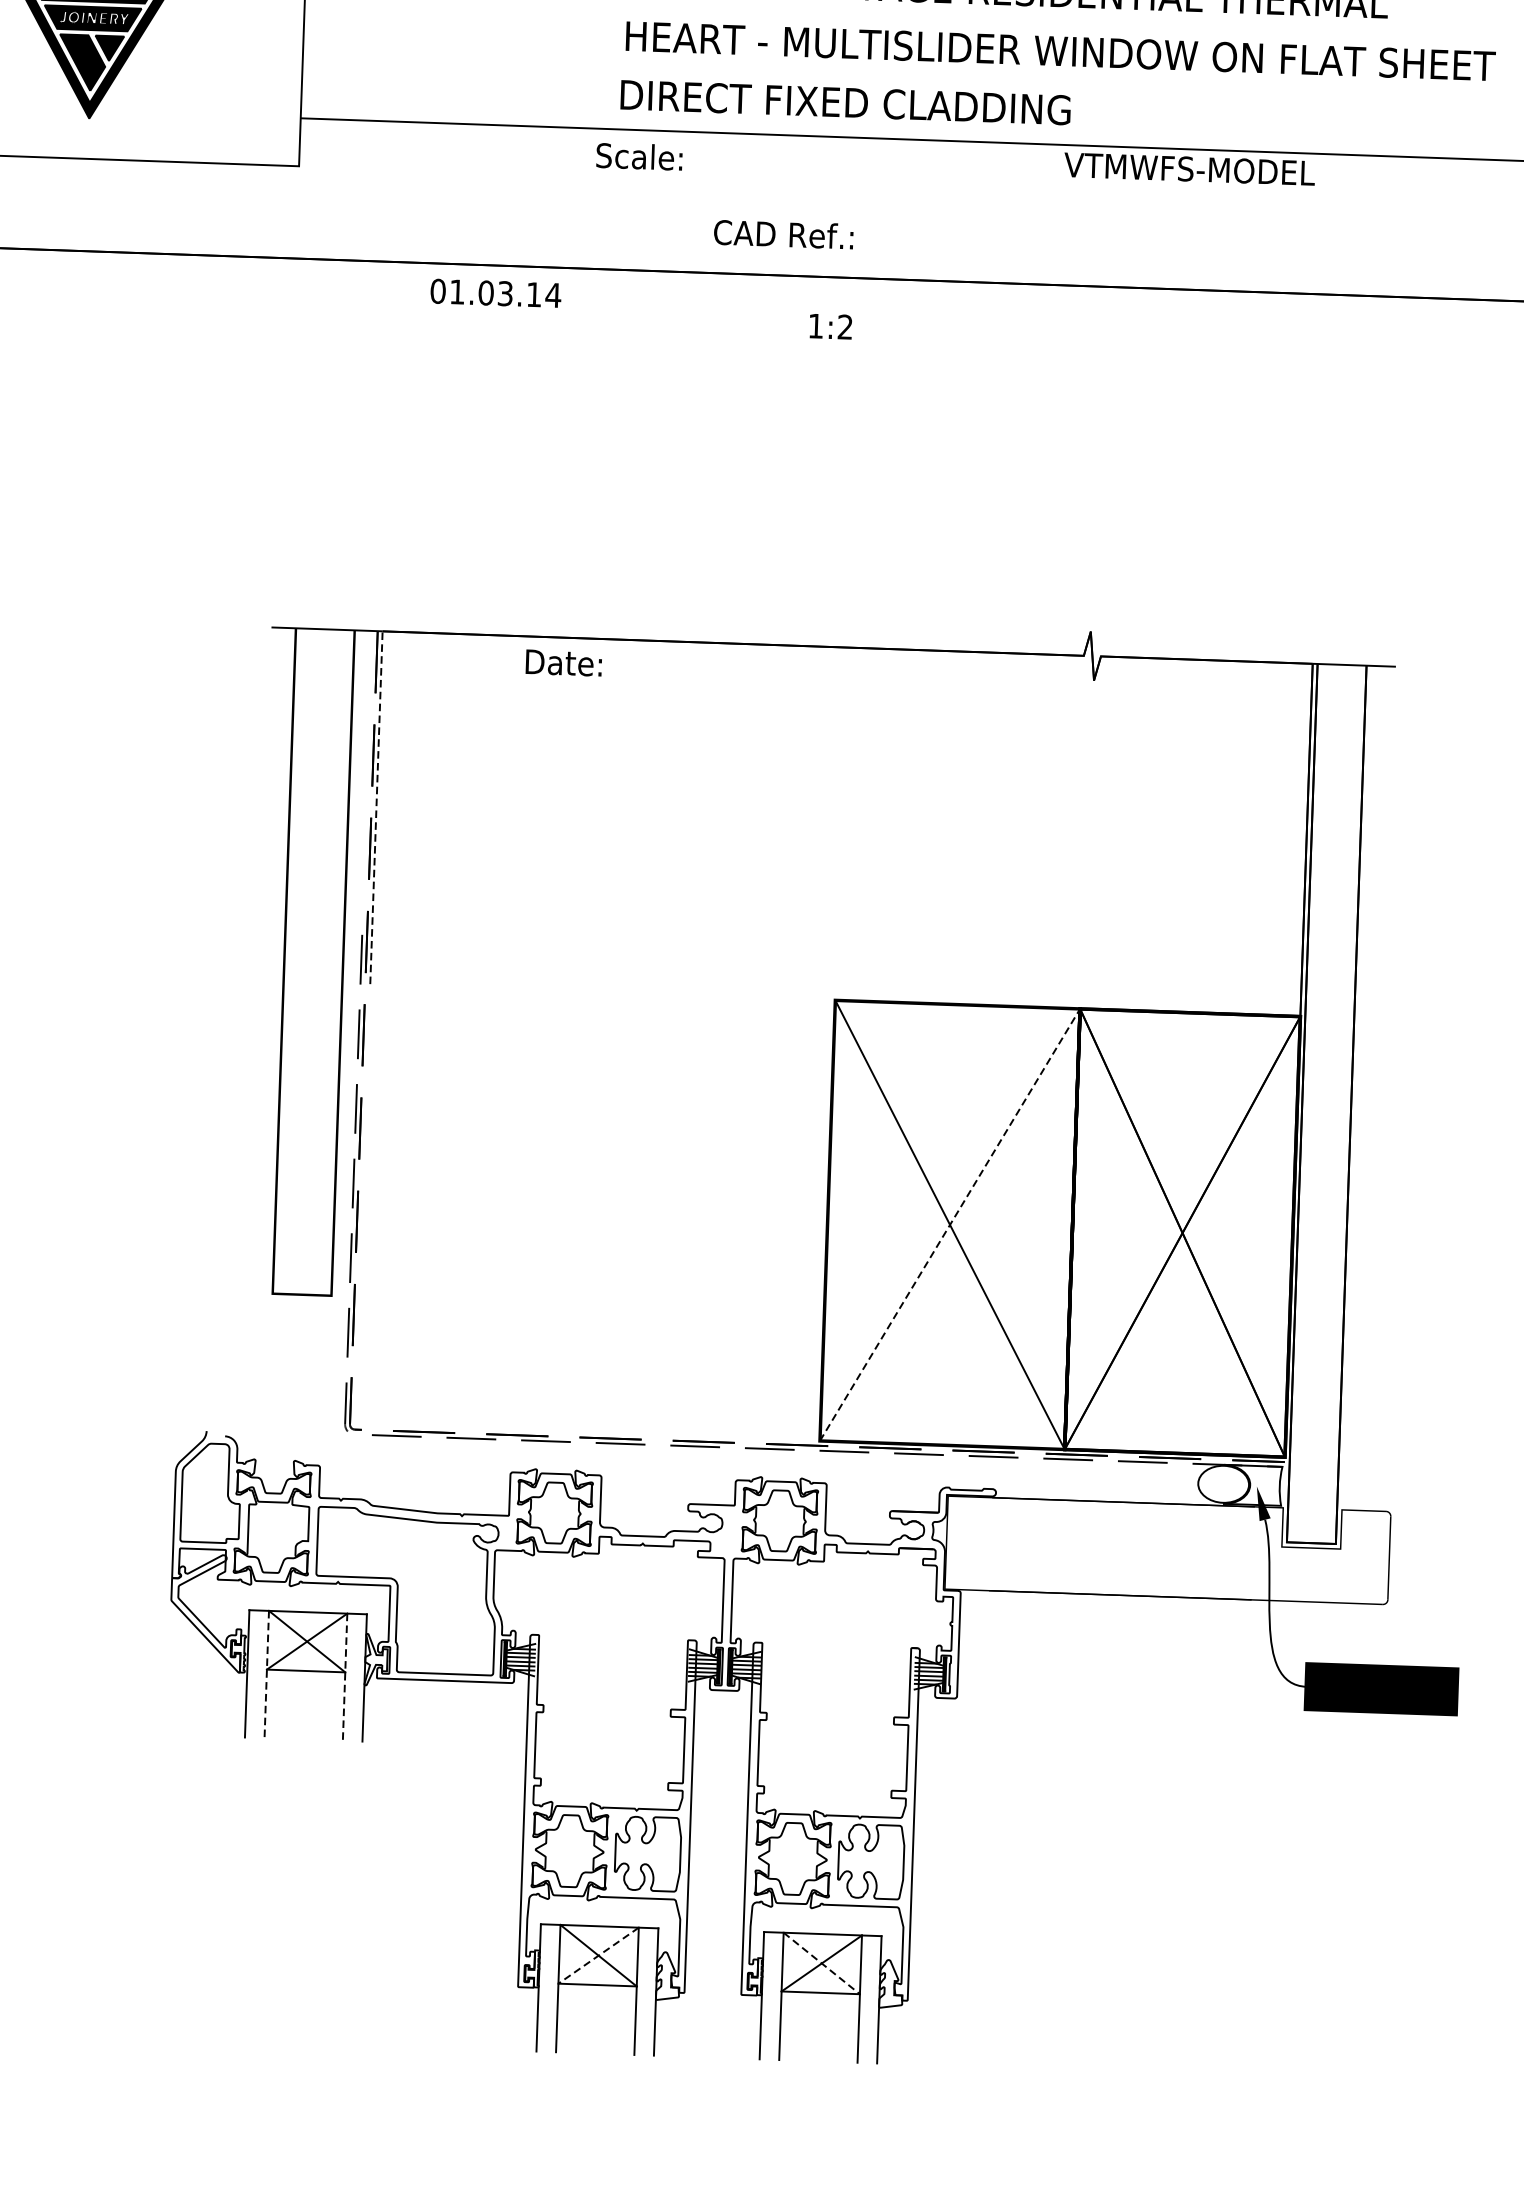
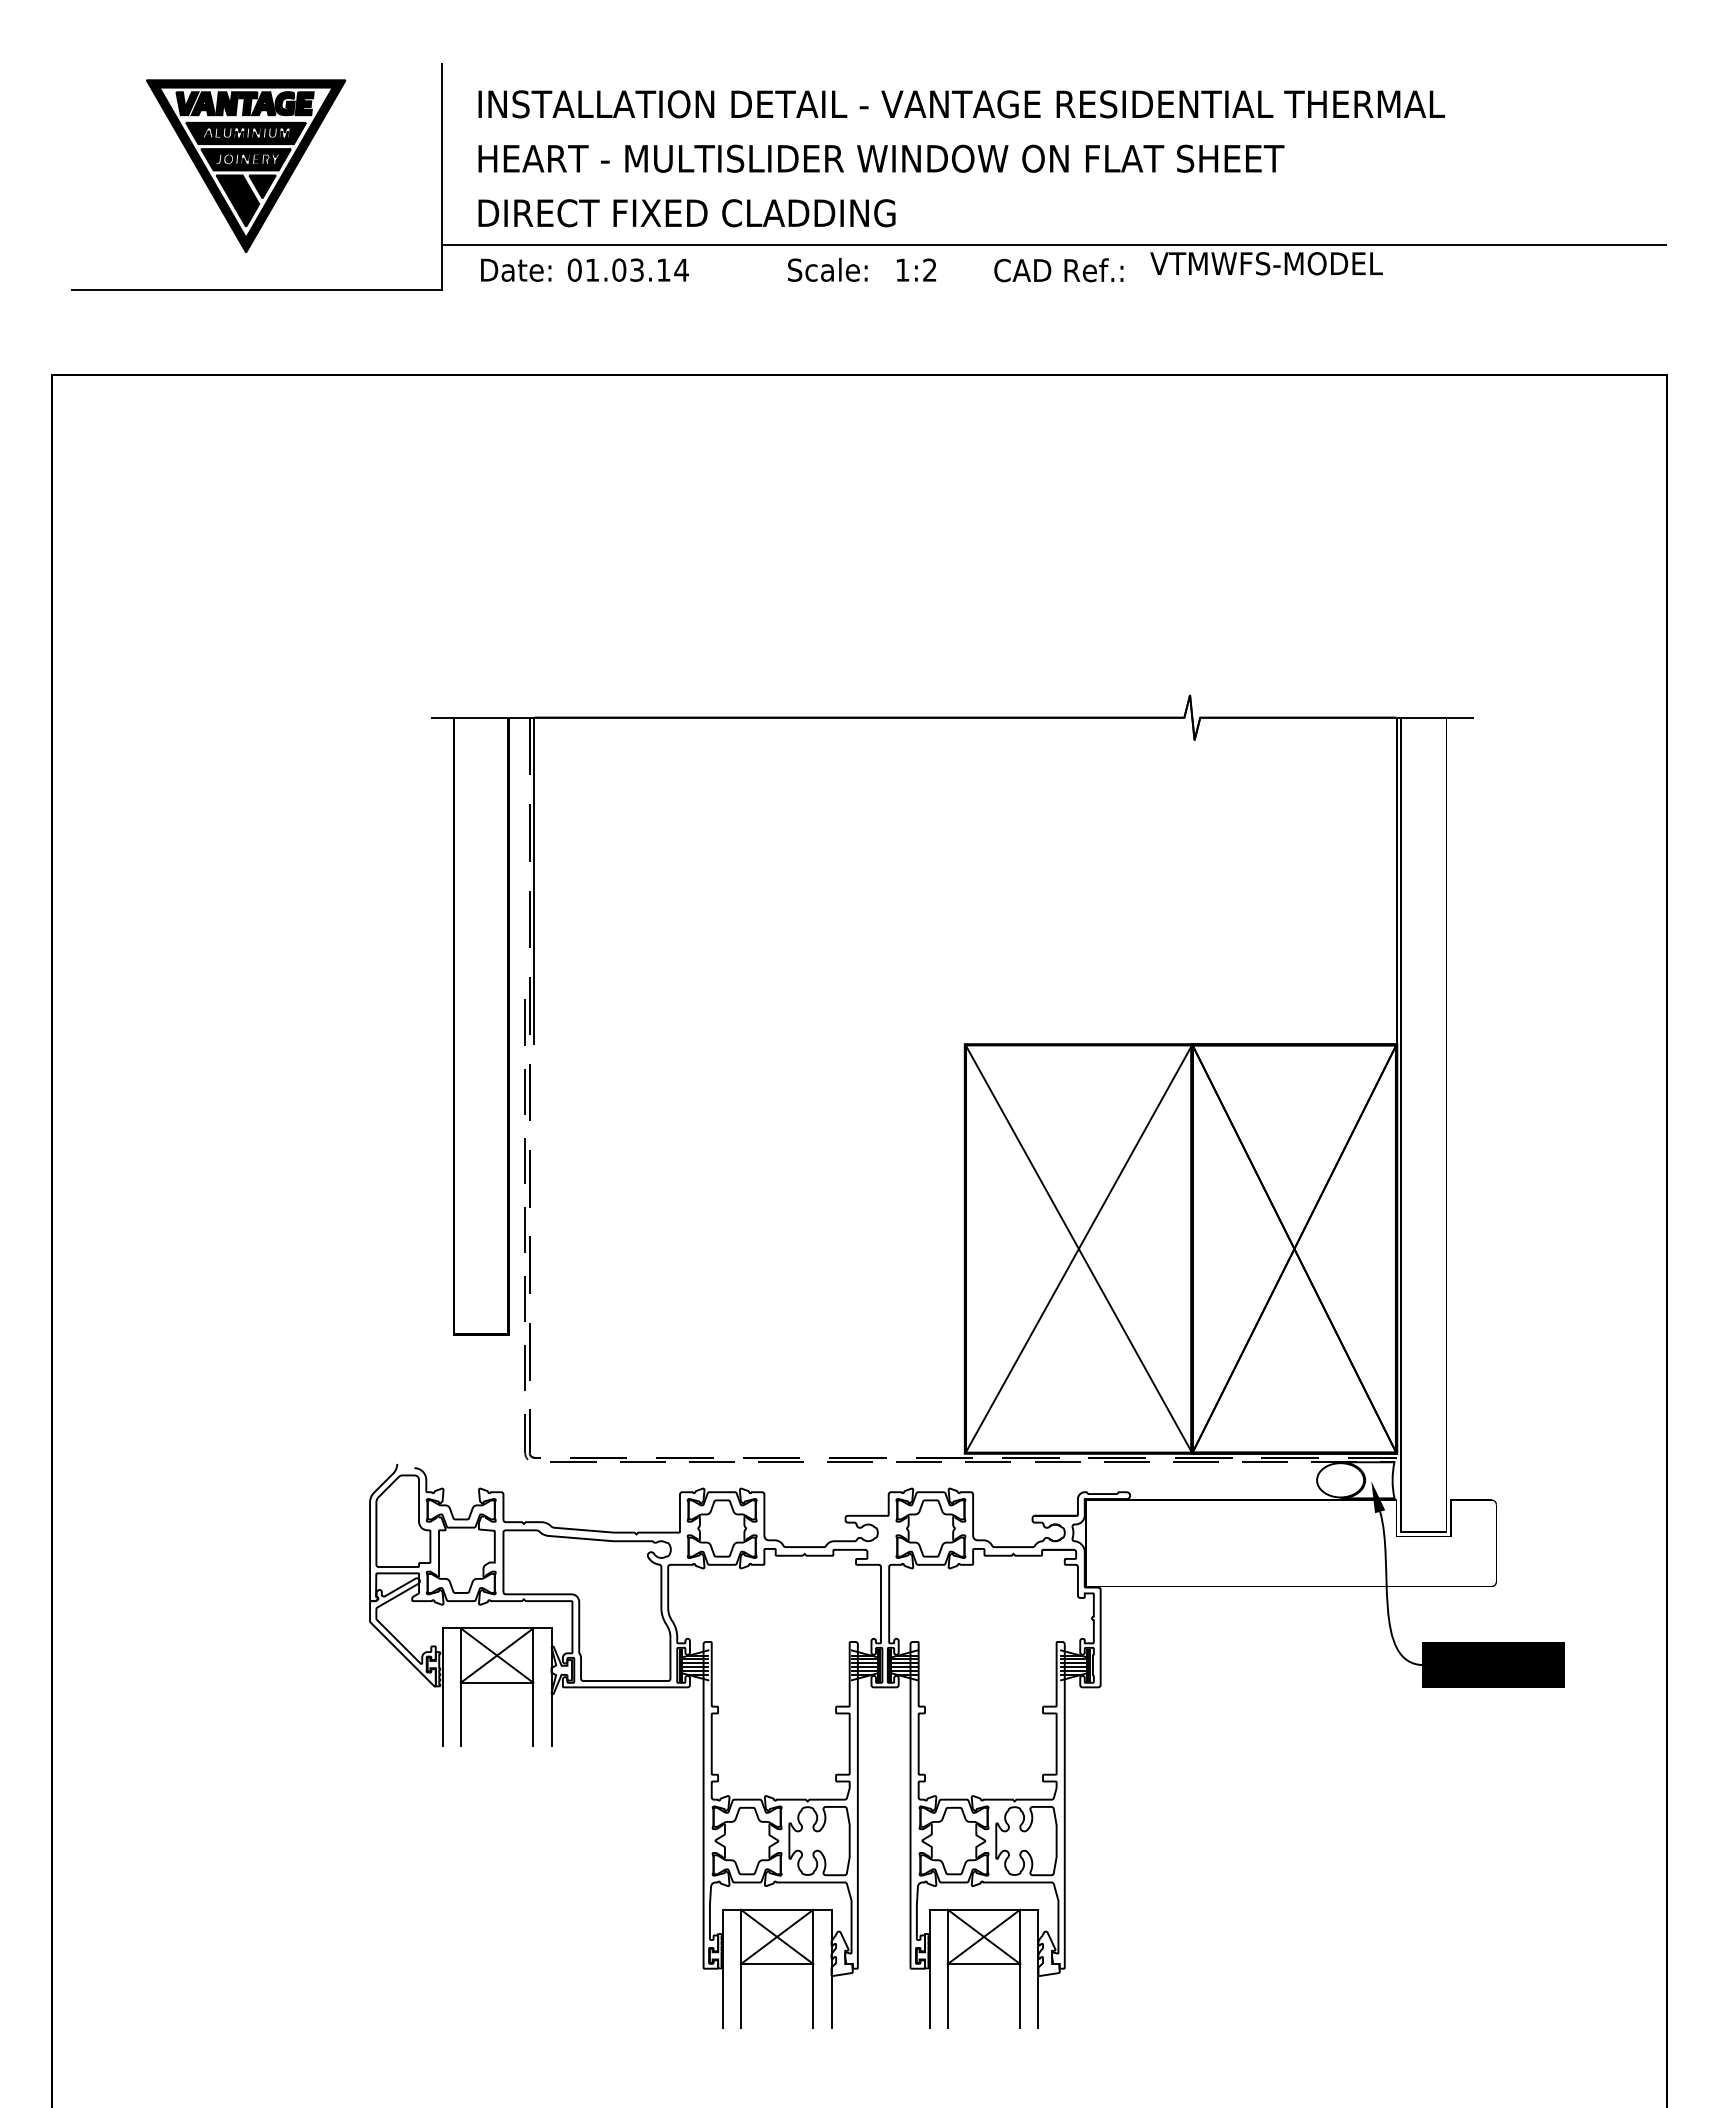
text: (1060, 51) -> (881, 158), moved
text: (845, 102) -> (686, 213), moved
text: (639, 156) -> (827, 269), moved
text: (783, 234) -> (1058, 270), moved
text: (495, 292) -> (627, 269), moved
text: (830, 325) -> (916, 269), moved
text: (564, 662) -> (516, 269), moved
line: (376, 807) -> (534, 881), dashed -> solid
line: (949, 1225) -> (1078, 1249), dashed -> solid
line: (266, 1674) -> (460, 1687), dashed -> solid
line: (345, 1677) -> (533, 1687), dashed -> solid
line: (597, 1956) -> (776, 1937), dashed -> solid
line: (822, 1964) -> (984, 1937), dashed -> solid

